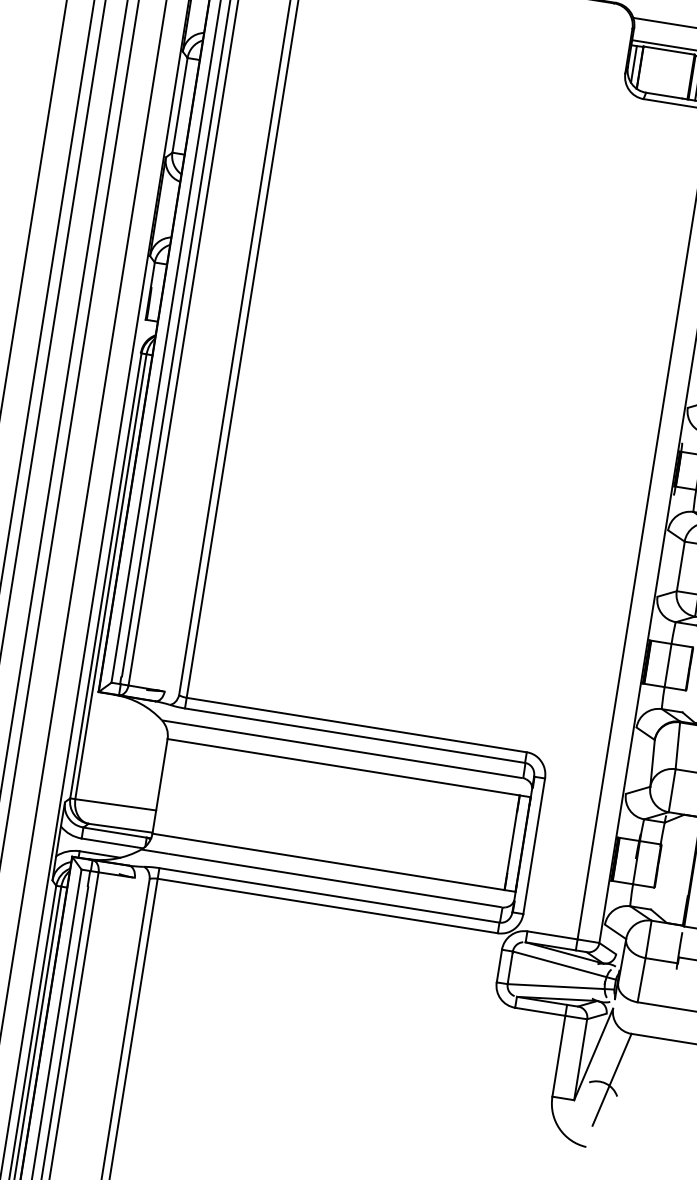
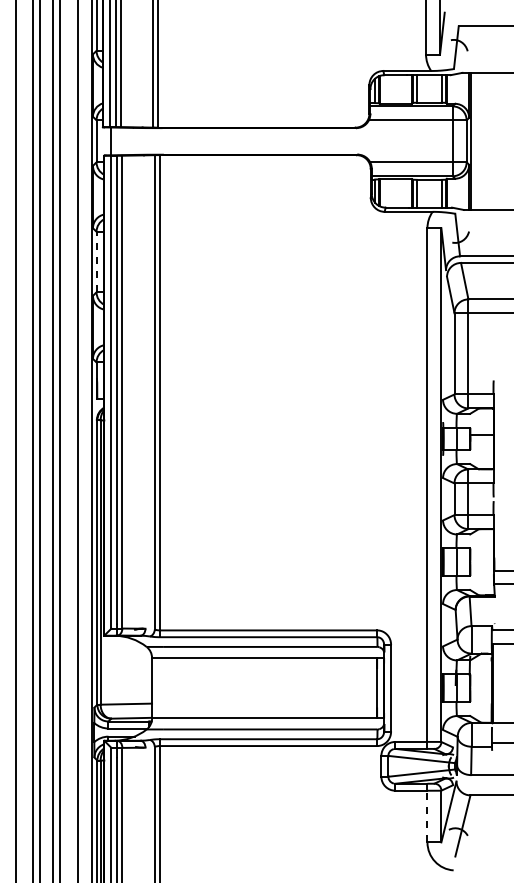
line: (180, 104) -> (96, 261), solid -> dashed
line: (558, 1056) -> (427, 816), solid -> dashed

